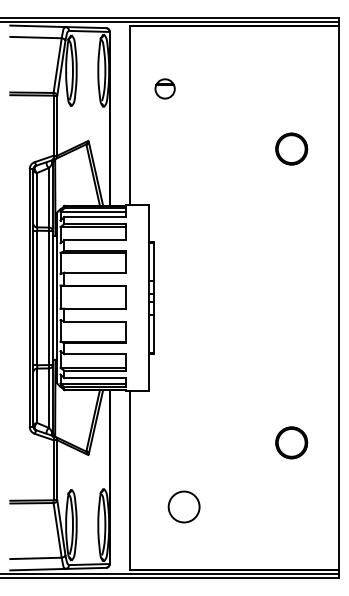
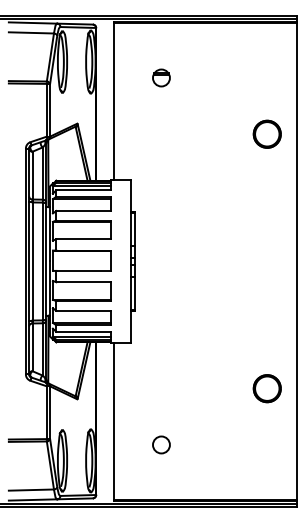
part: (164, 88) -> (160, 77), moved
part: (291, 148) -> (267, 133), moved
part: (291, 442) -> (267, 388), moved
circle: (183, 506) -> (160, 444), size x0.62

